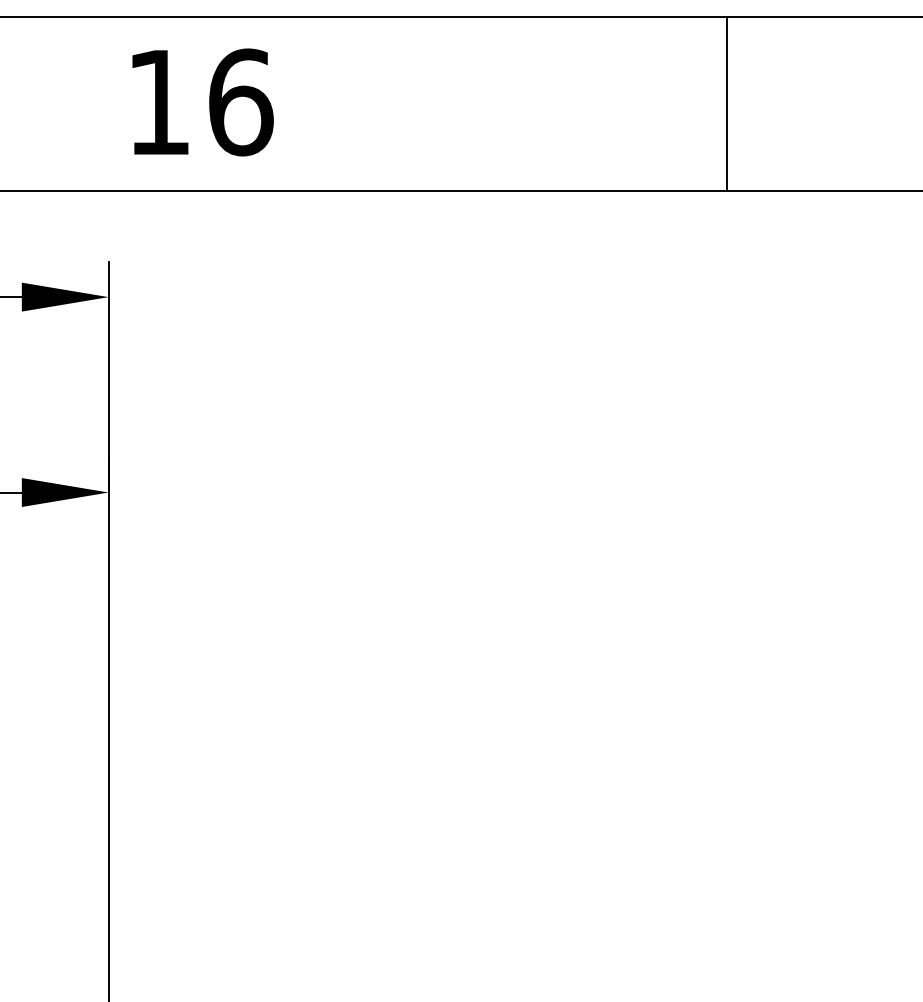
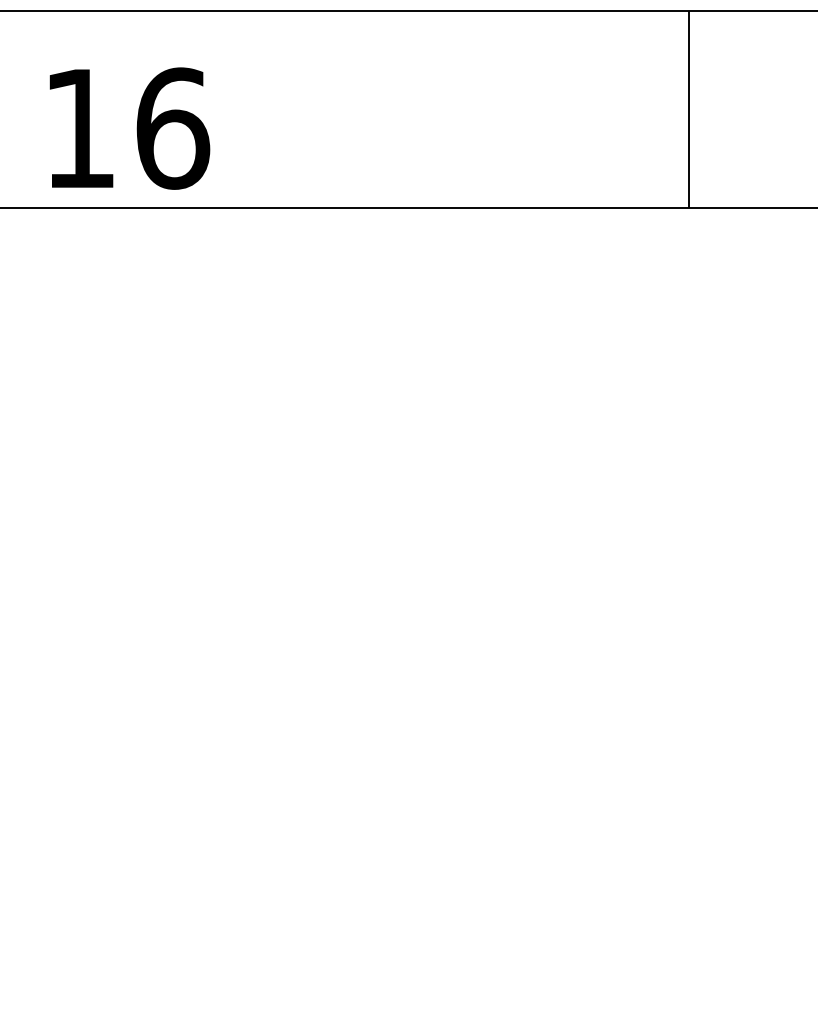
text: (202, 102) -> (129, 128), moved

